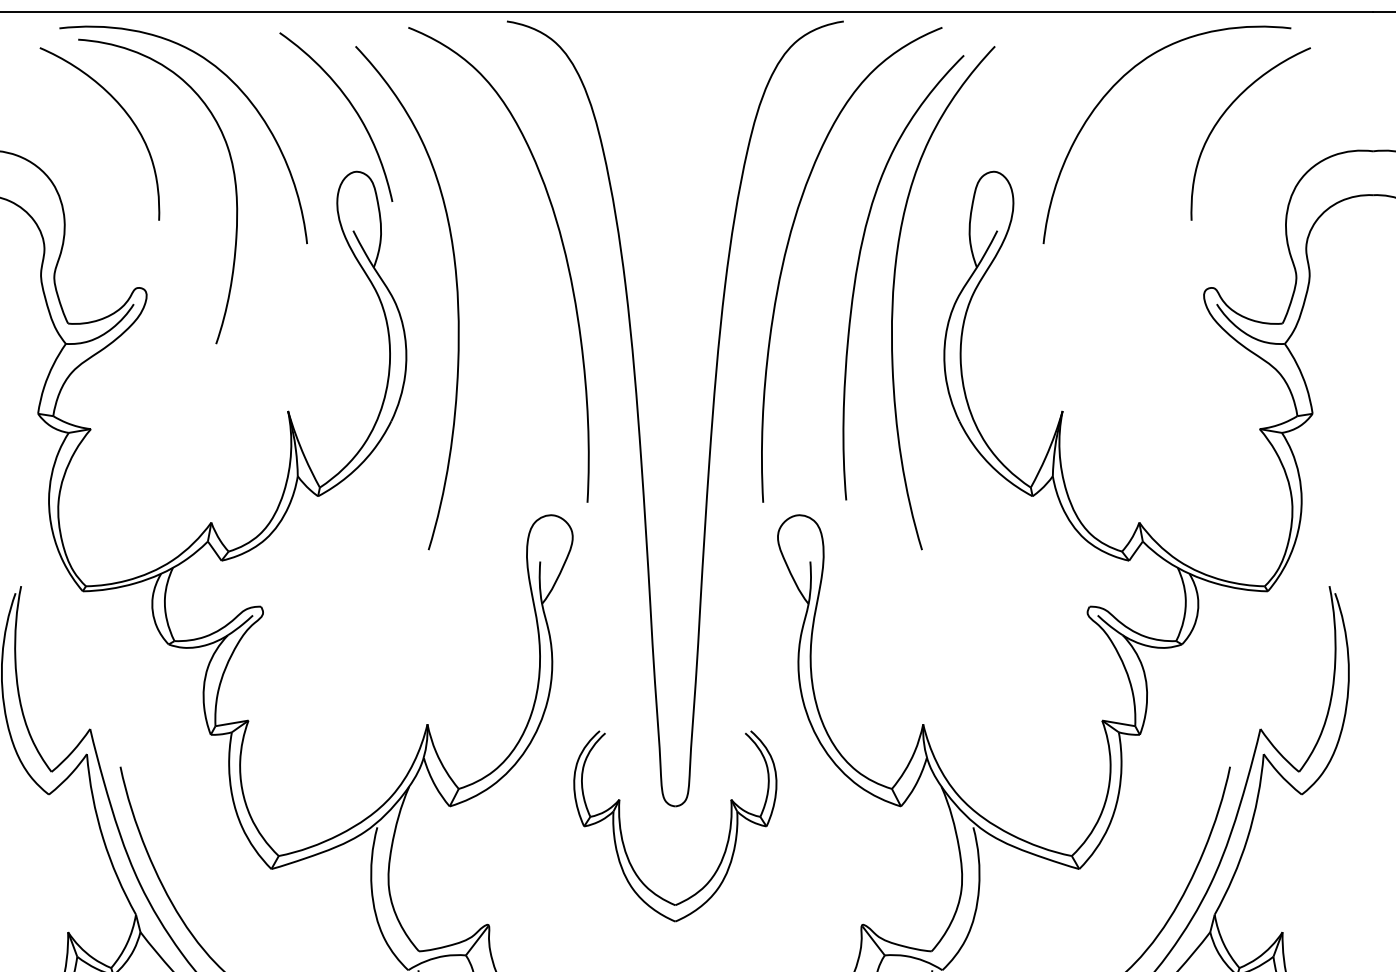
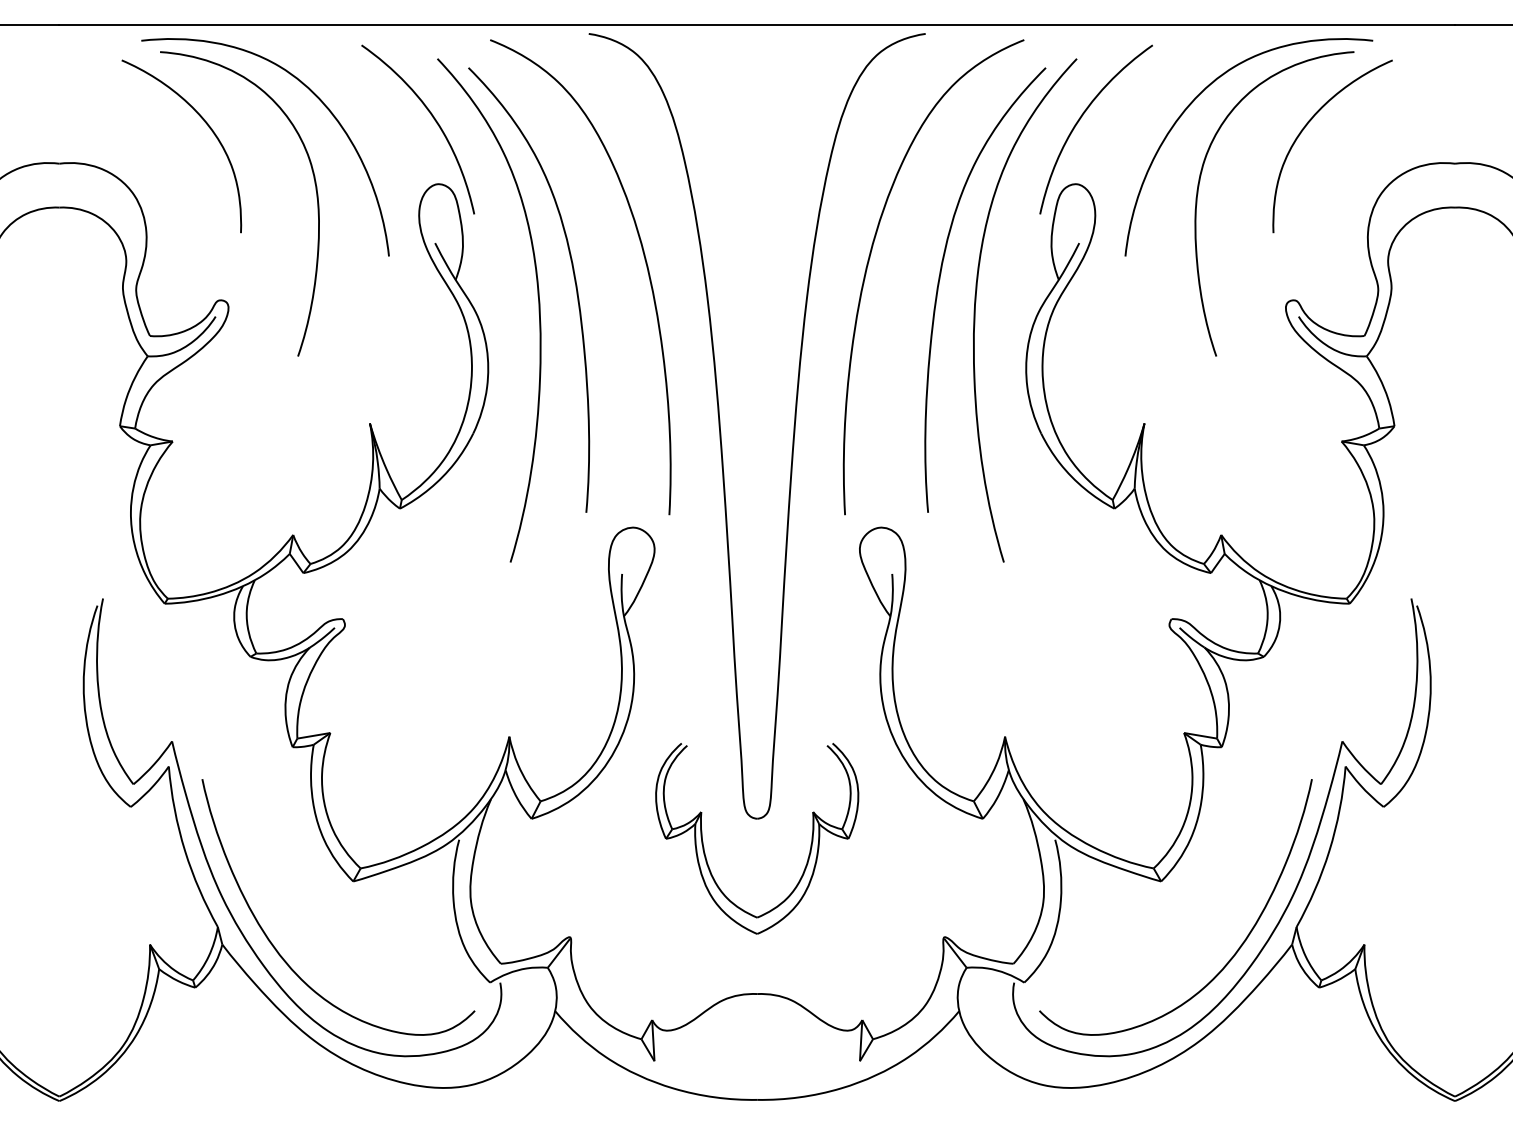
curve: (999, 106) -> (1081, 118), added
curve: (1116, 182) -> (1198, 194), added
curve: (492, 270) -> (574, 282), added

